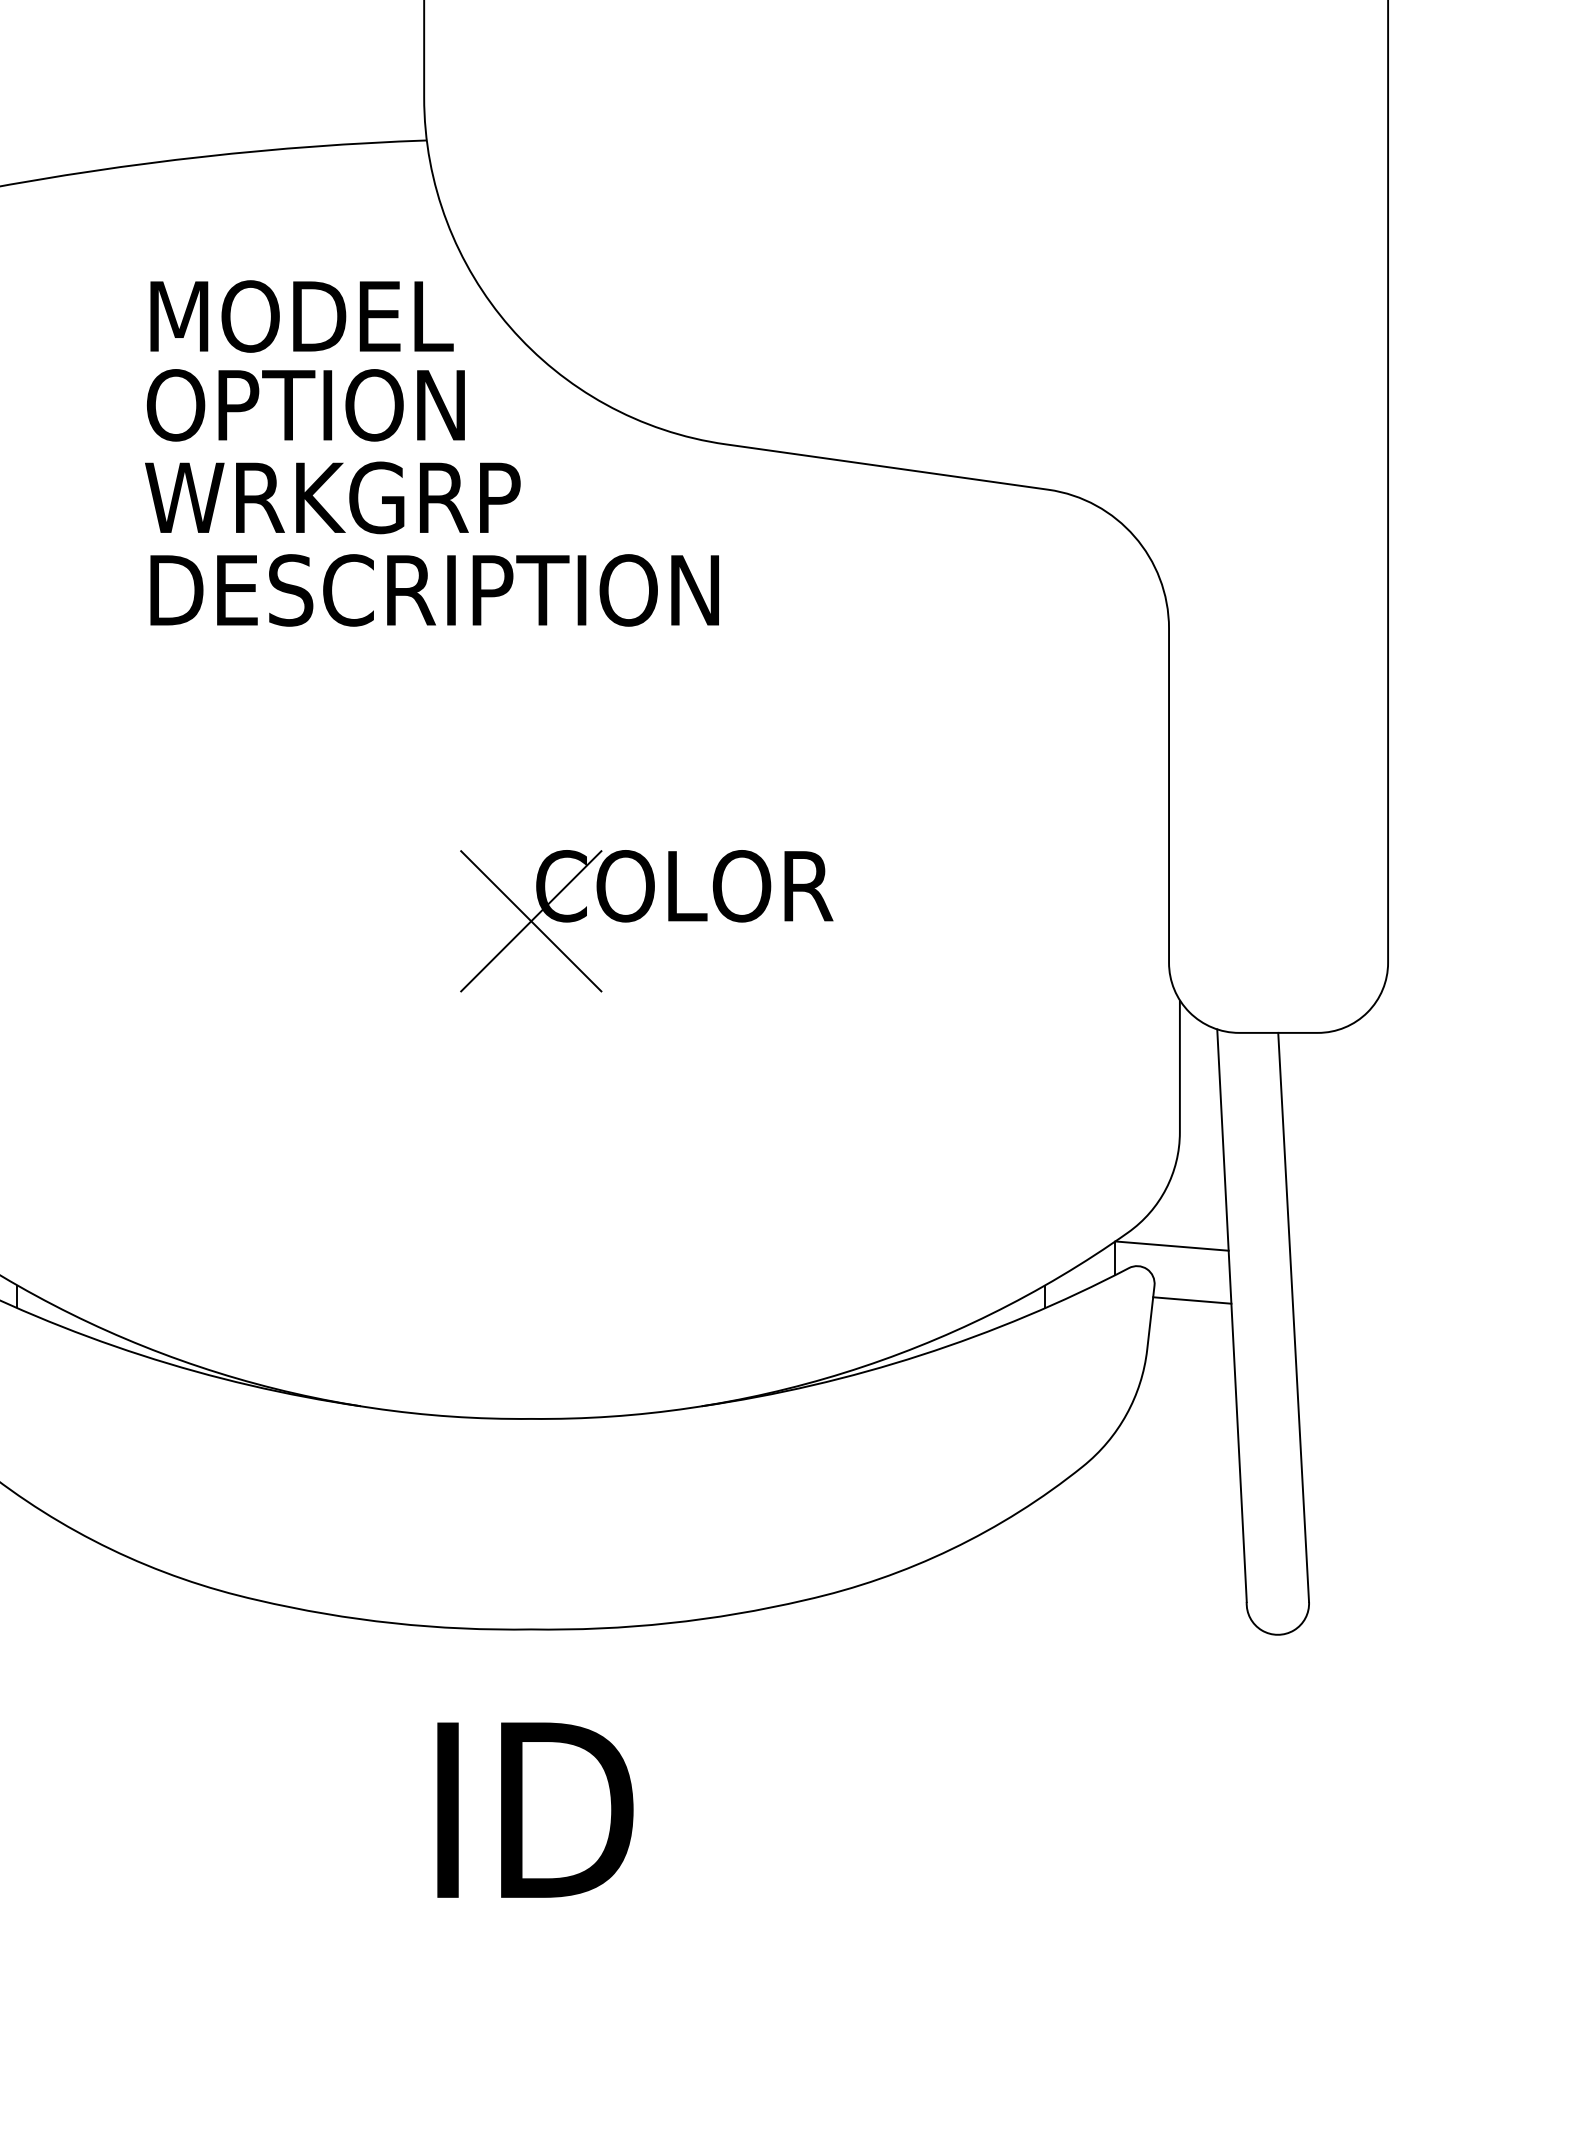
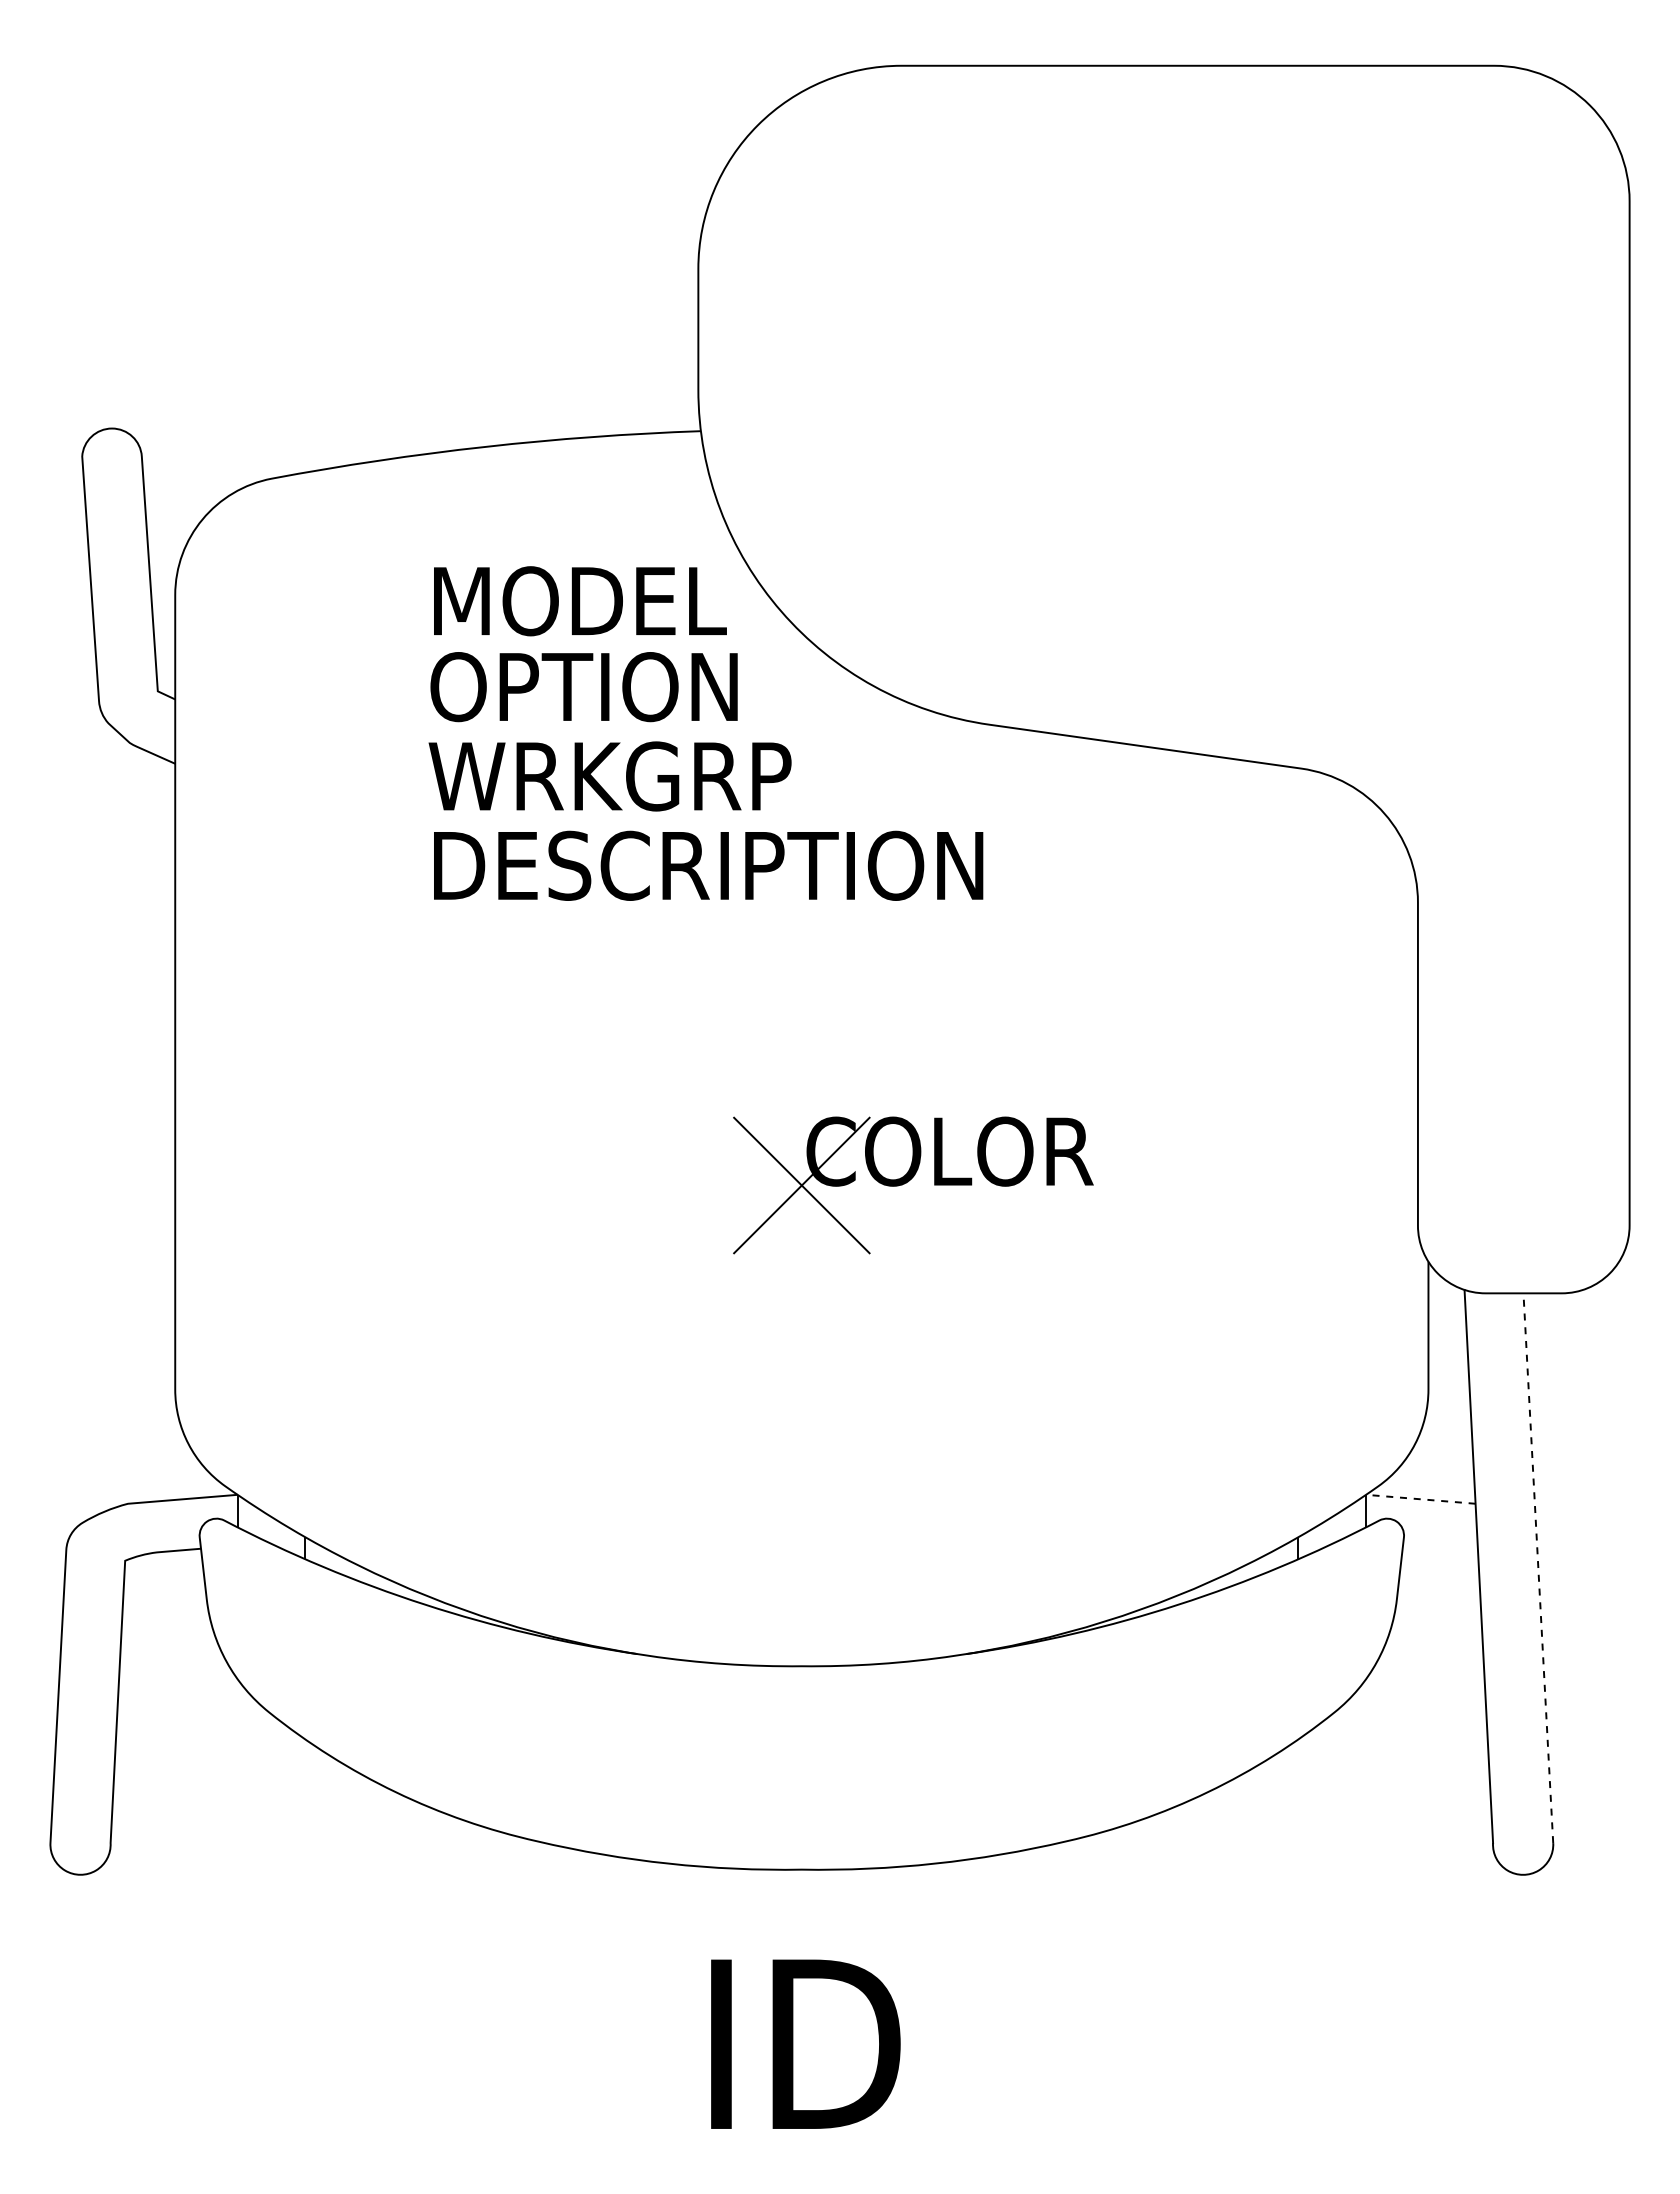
line: (1171, 1246) -> (1420, 1499), solid -> dashed
line: (1192, 1300) -> (1440, 1551), removed
line: (1293, 1316) -> (1538, 1567), solid -> dashed

